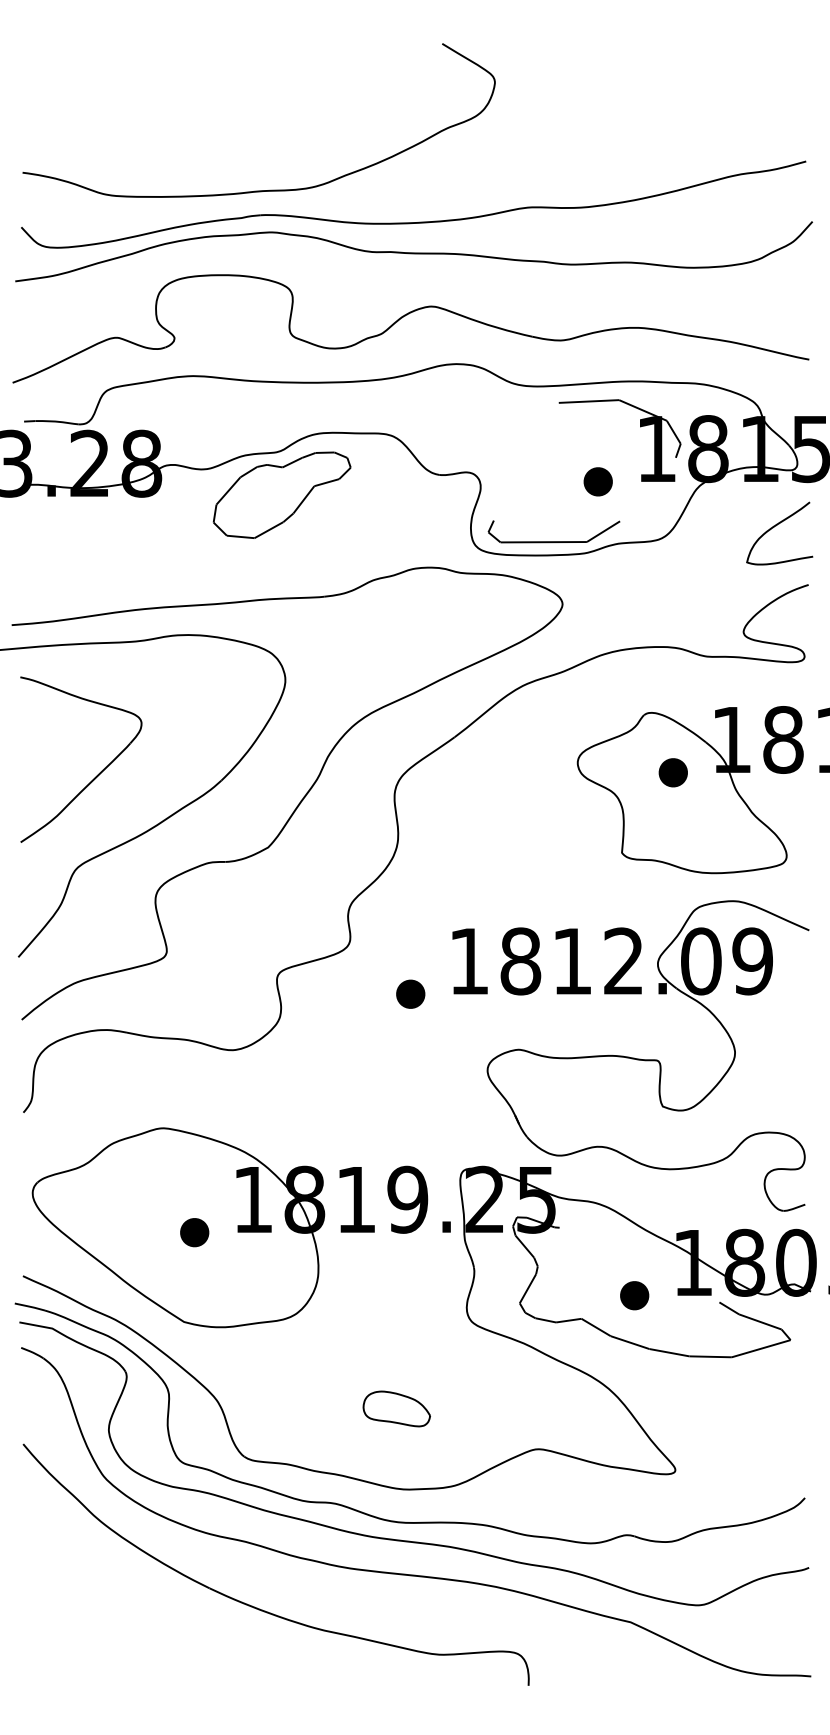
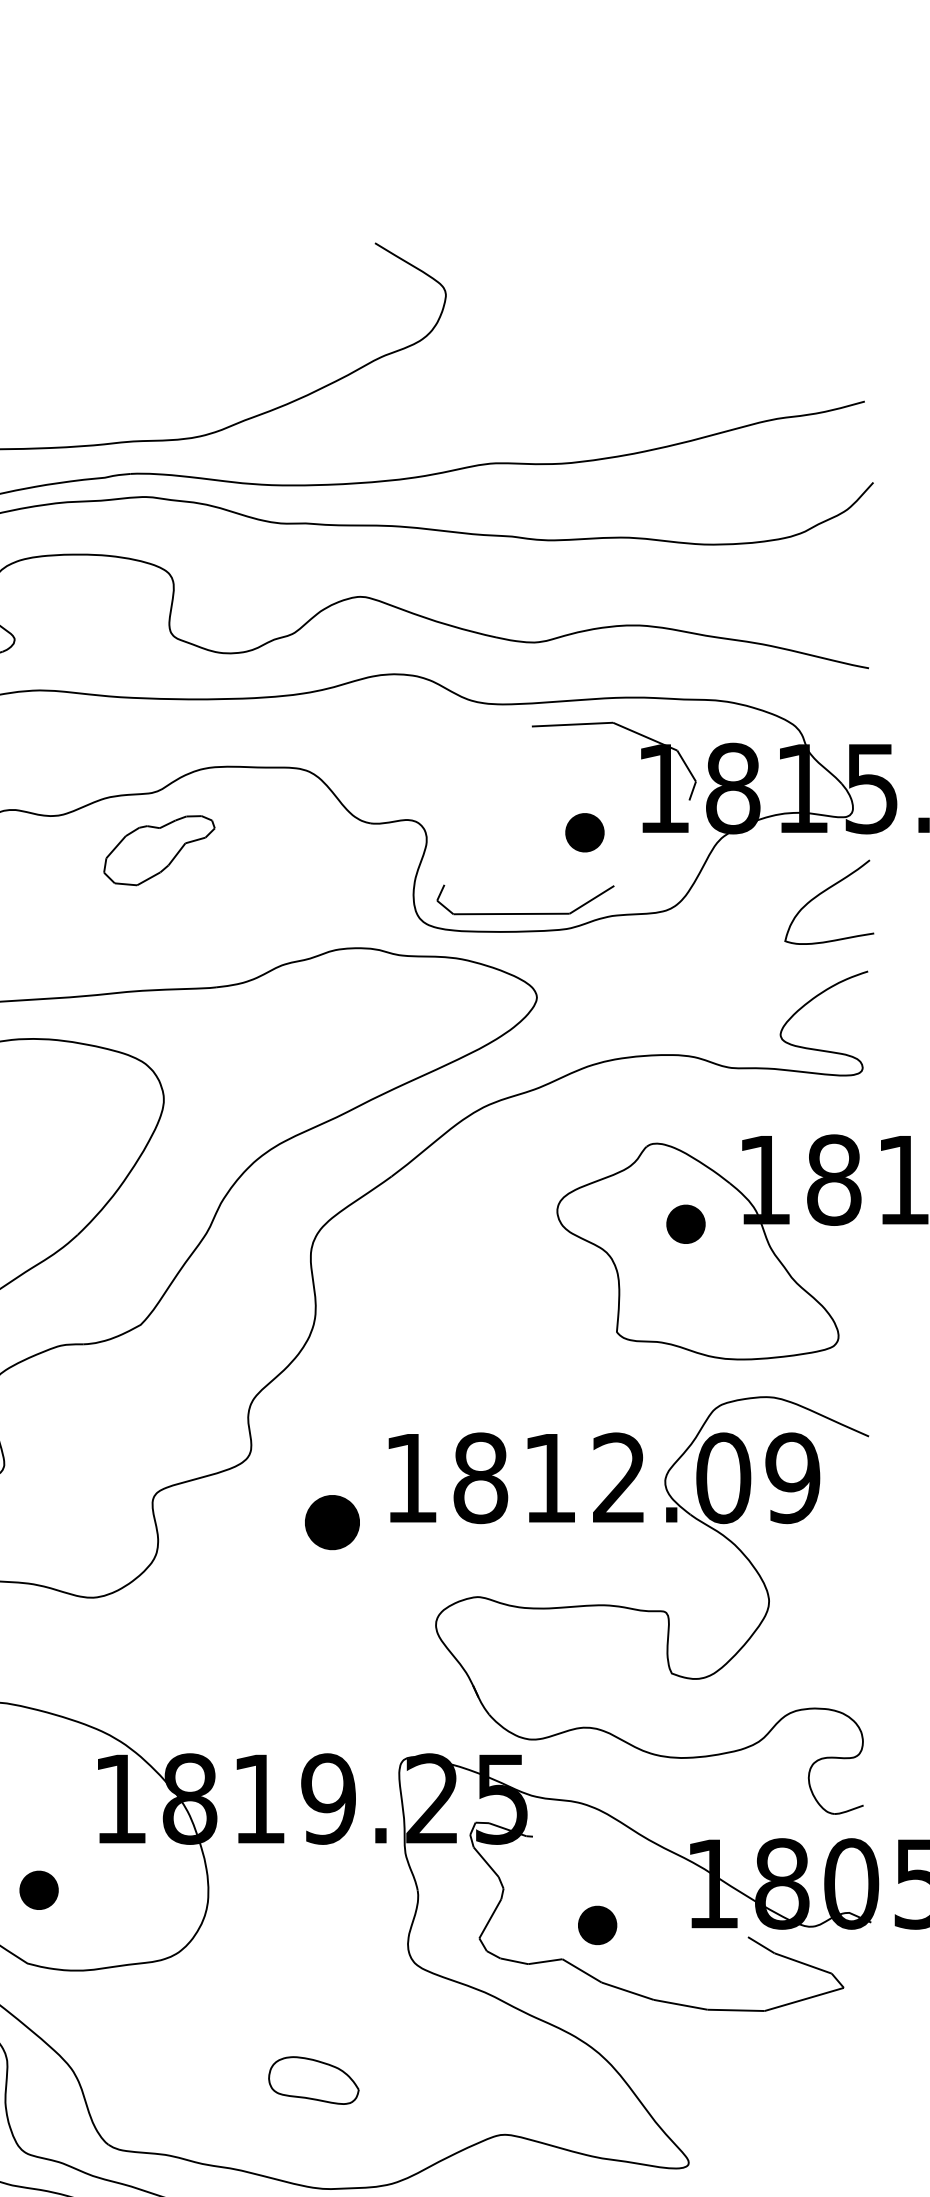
part: (281, 494) -> (158, 849), size x0.6
part: (410, 993) -> (332, 1521), size x1.4
part: (194, 1232) -> (38, 1890), moved
part: (634, 1295) -> (597, 1925), moved

